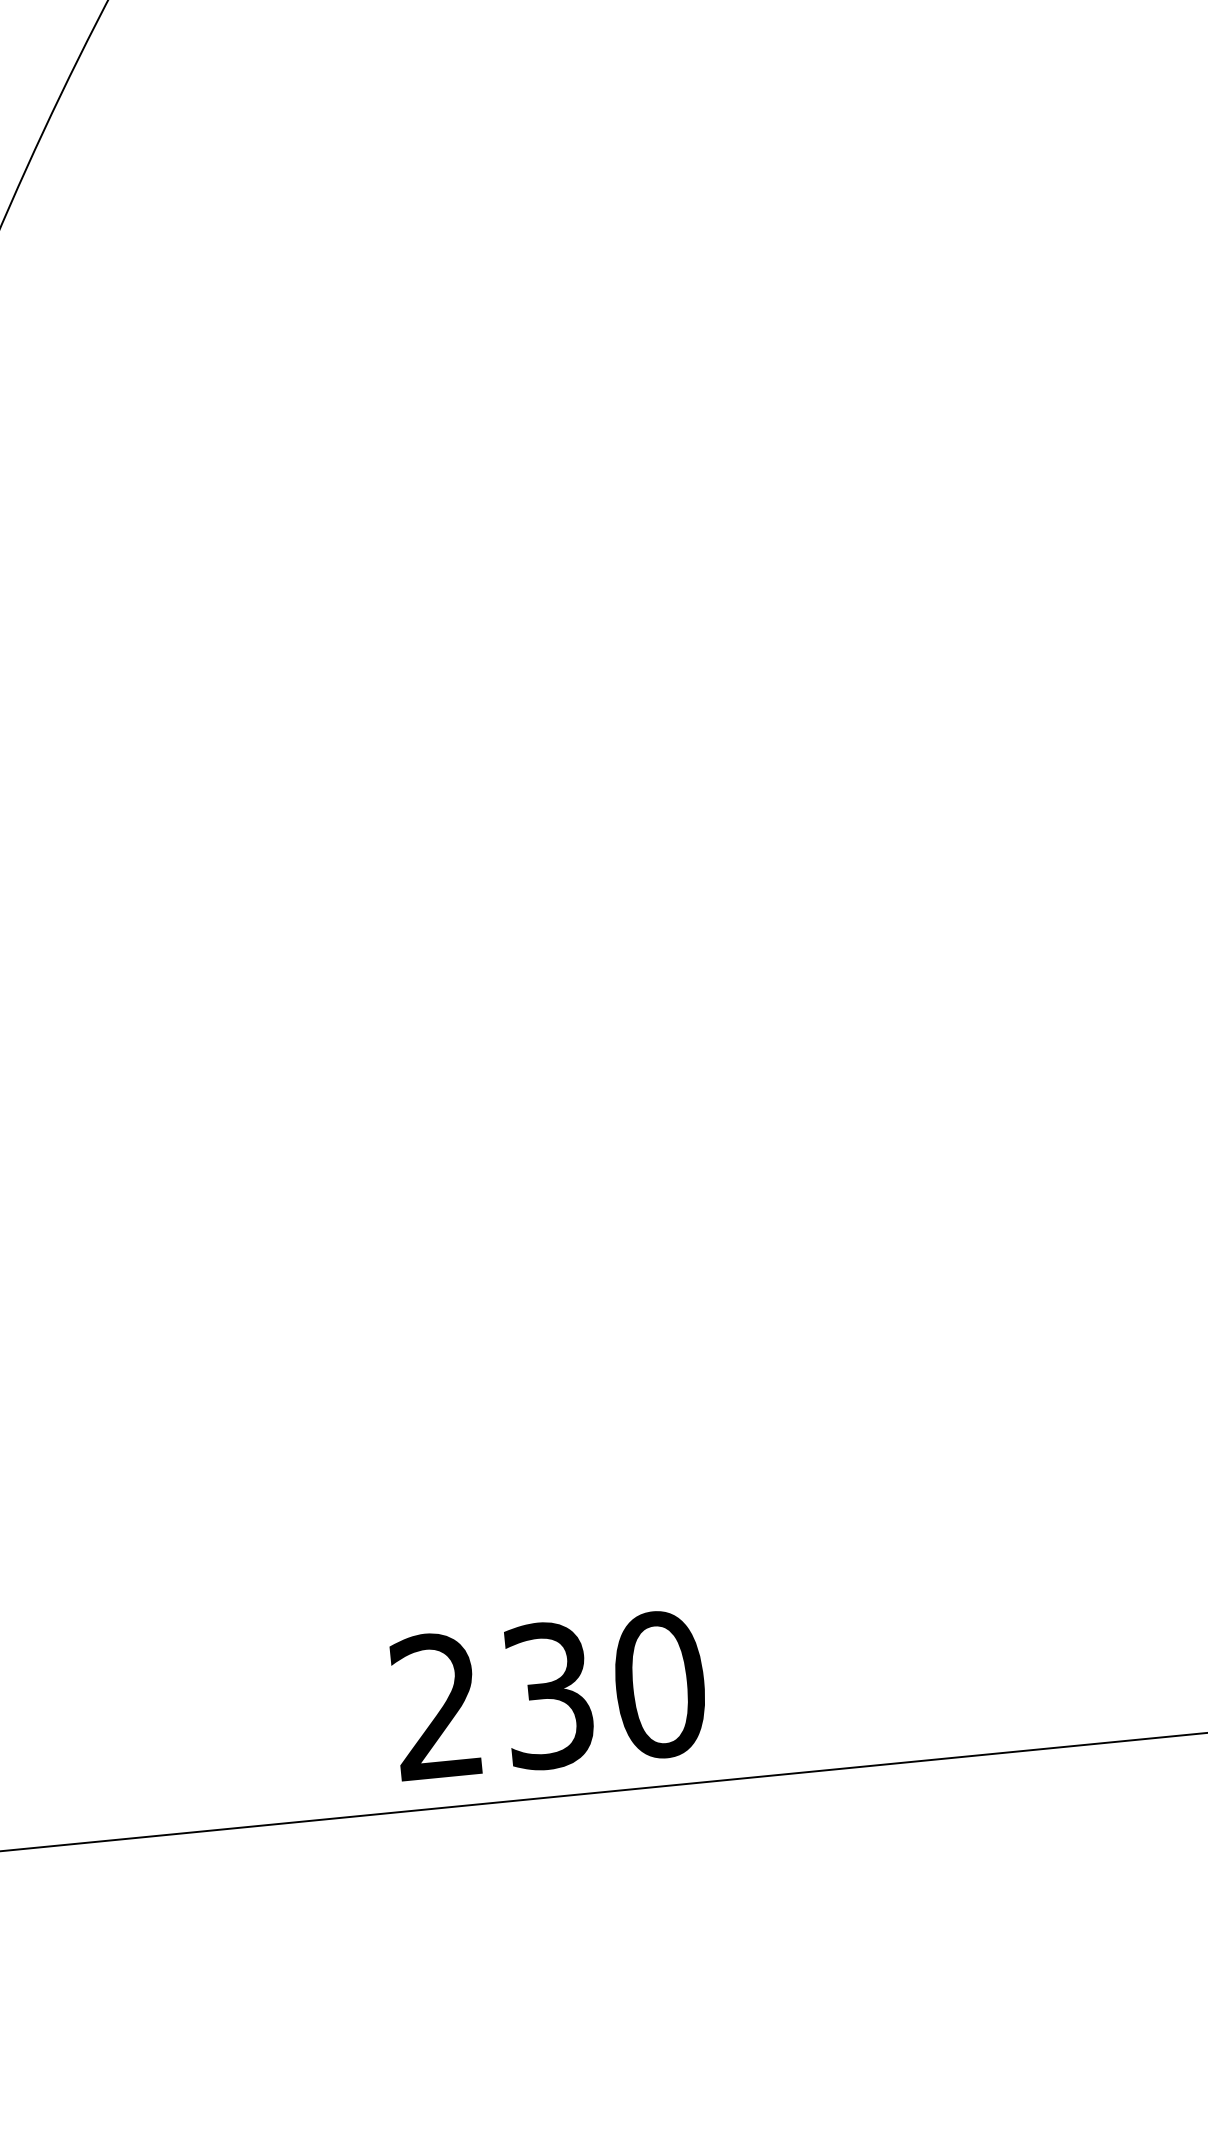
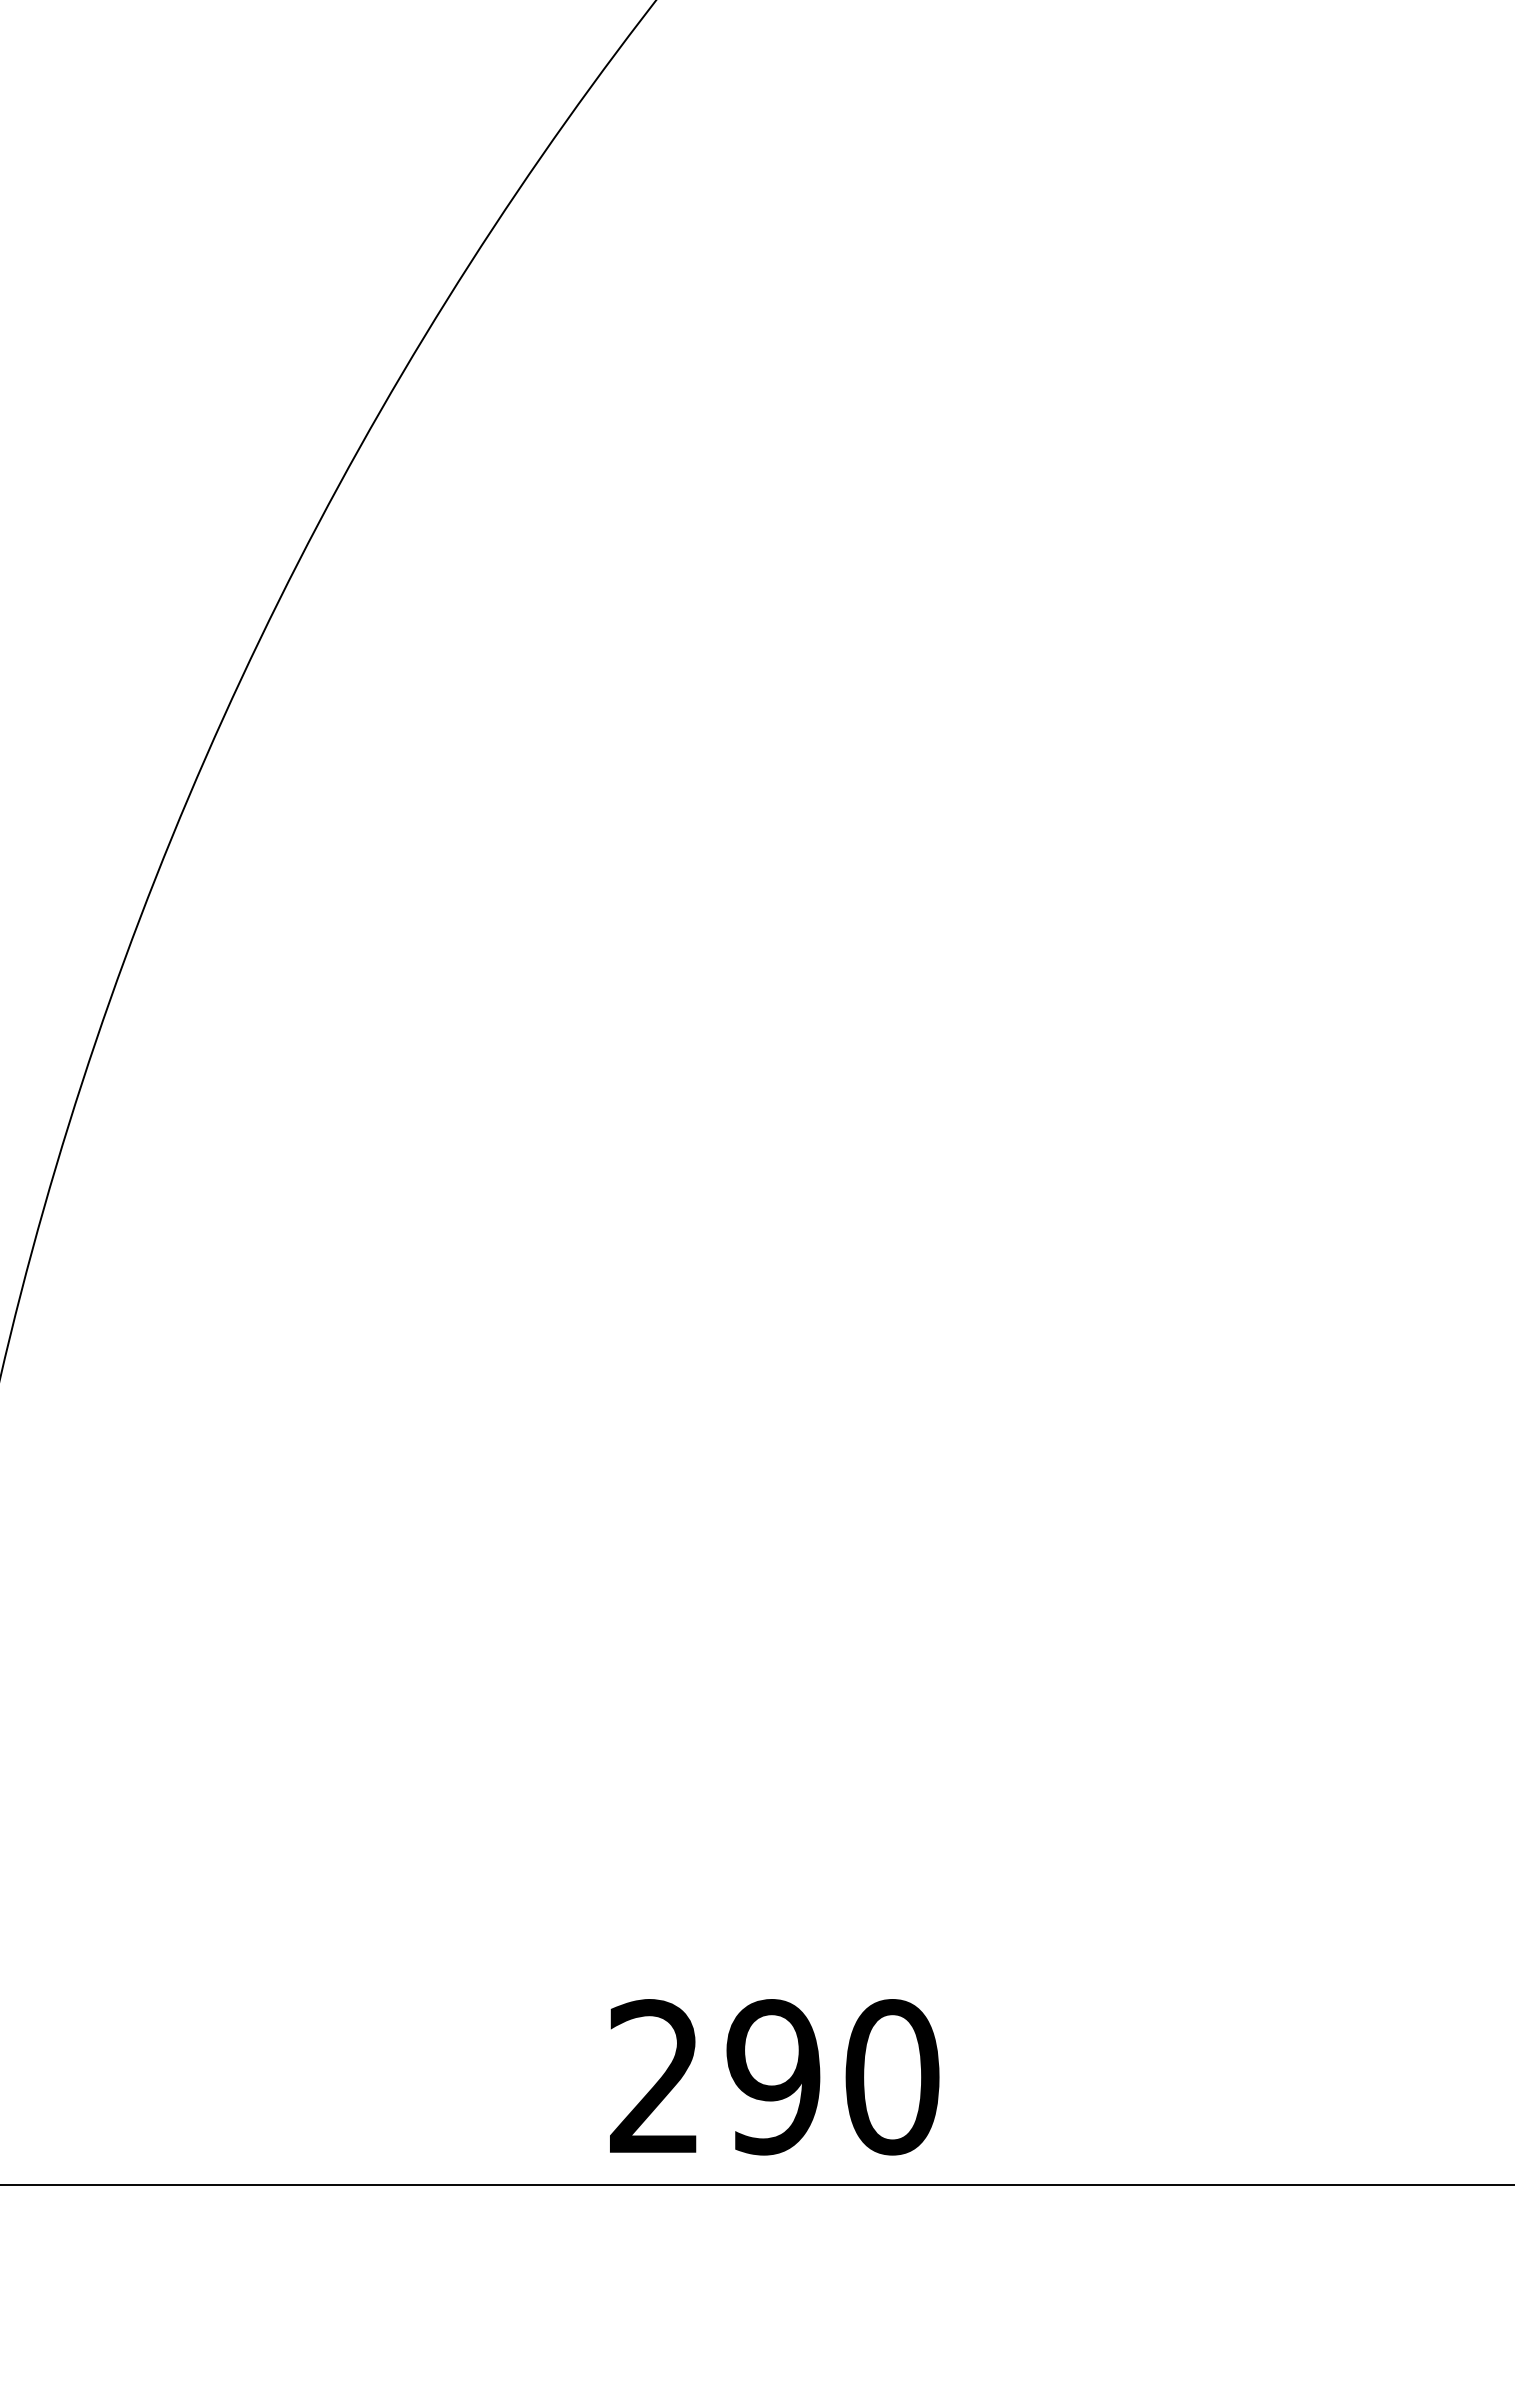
text: (548, 1695) -> (773, 2077), 230 -> 290

